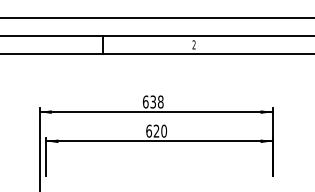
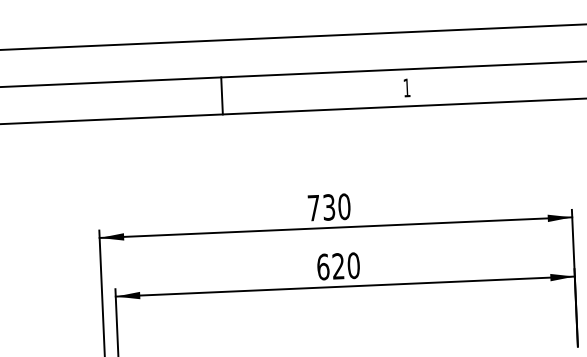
text: (193, 44) -> (405, 87), 2 -> 1
text: (152, 101) -> (327, 206), 638 -> 730

